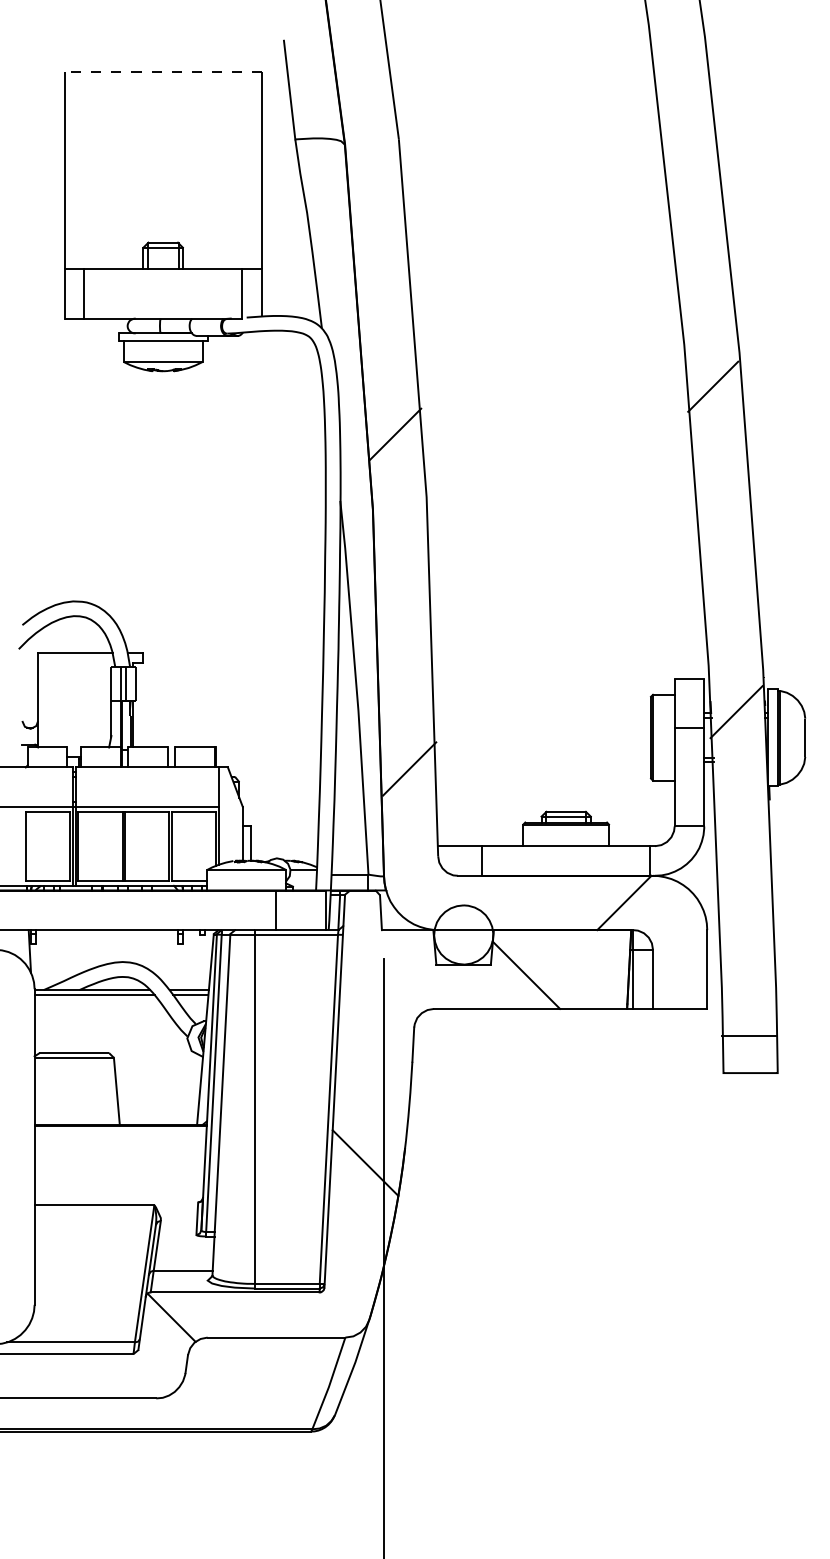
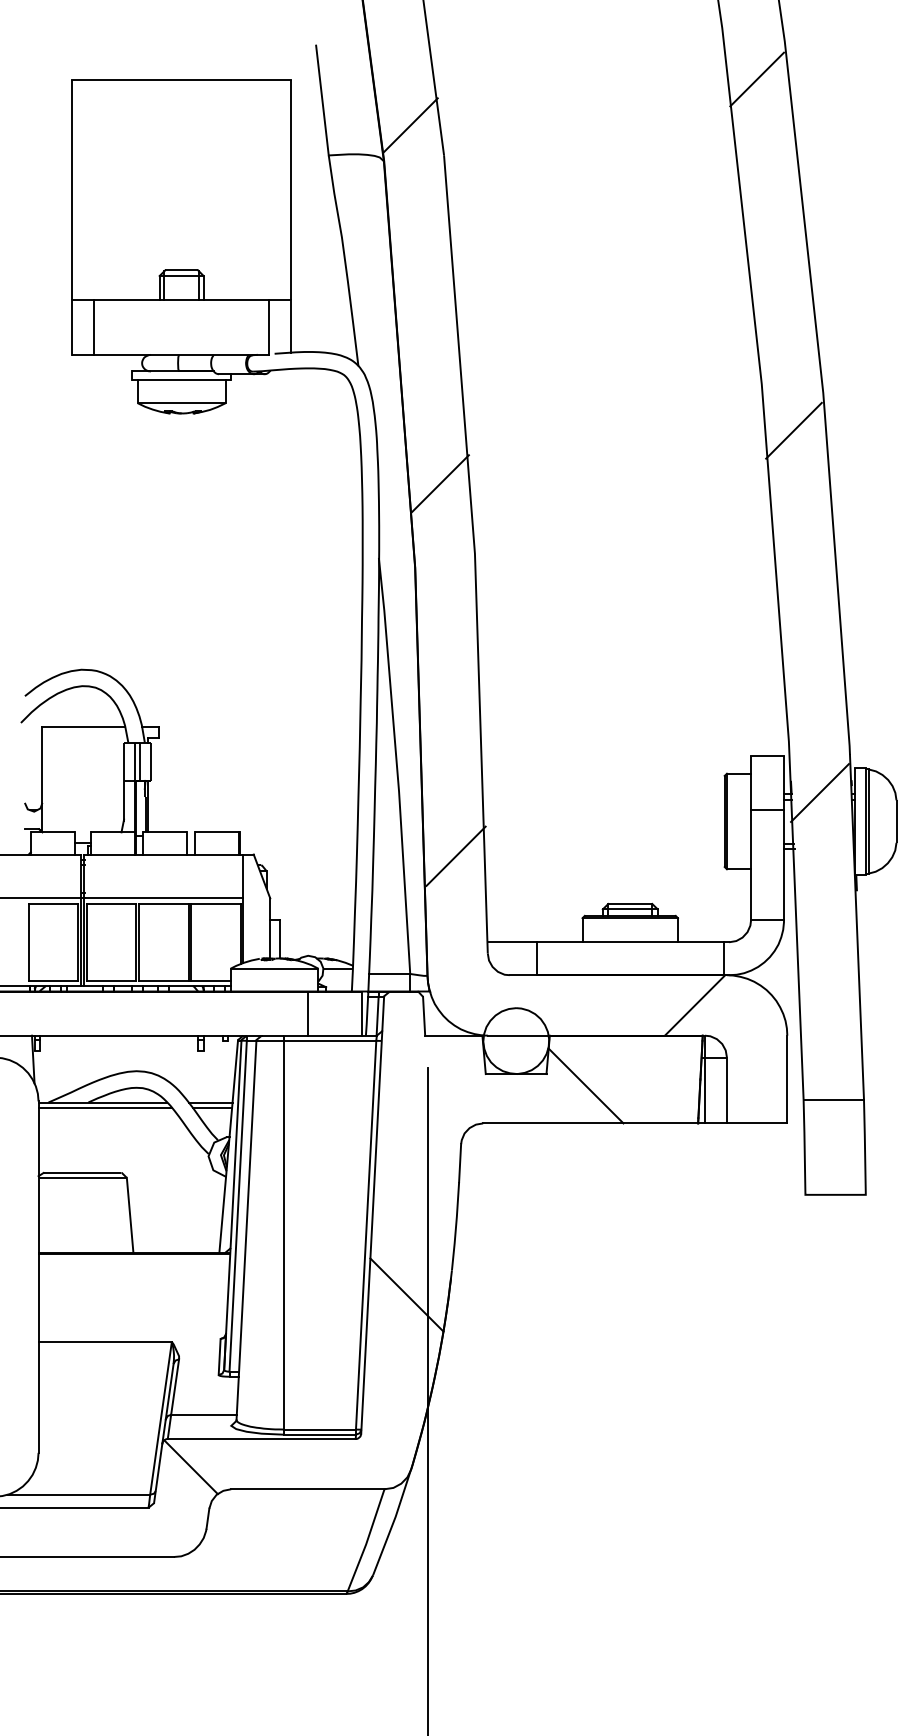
line: (679, 71) -> (756, 79), added
line: (163, 72) -> (181, 80), dashed -> solid
line: (368, 112) -> (410, 125), added
line: (748, 1035) -> (833, 1100), moved

